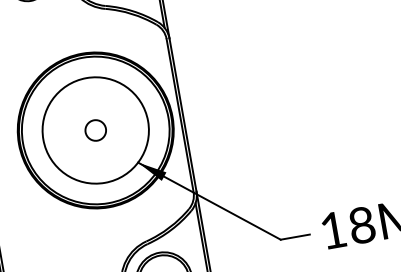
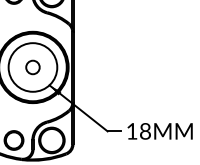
circle: (94, 130) -> (32, 67), size x1.43

